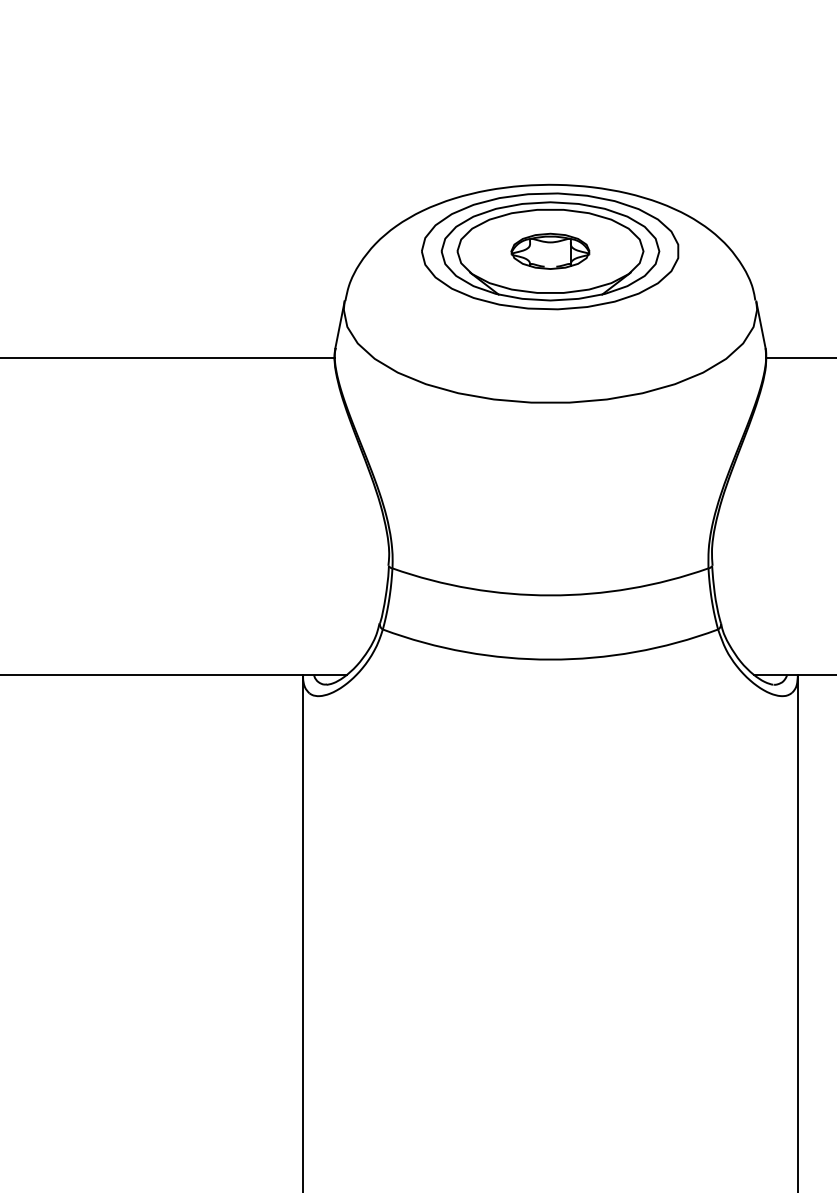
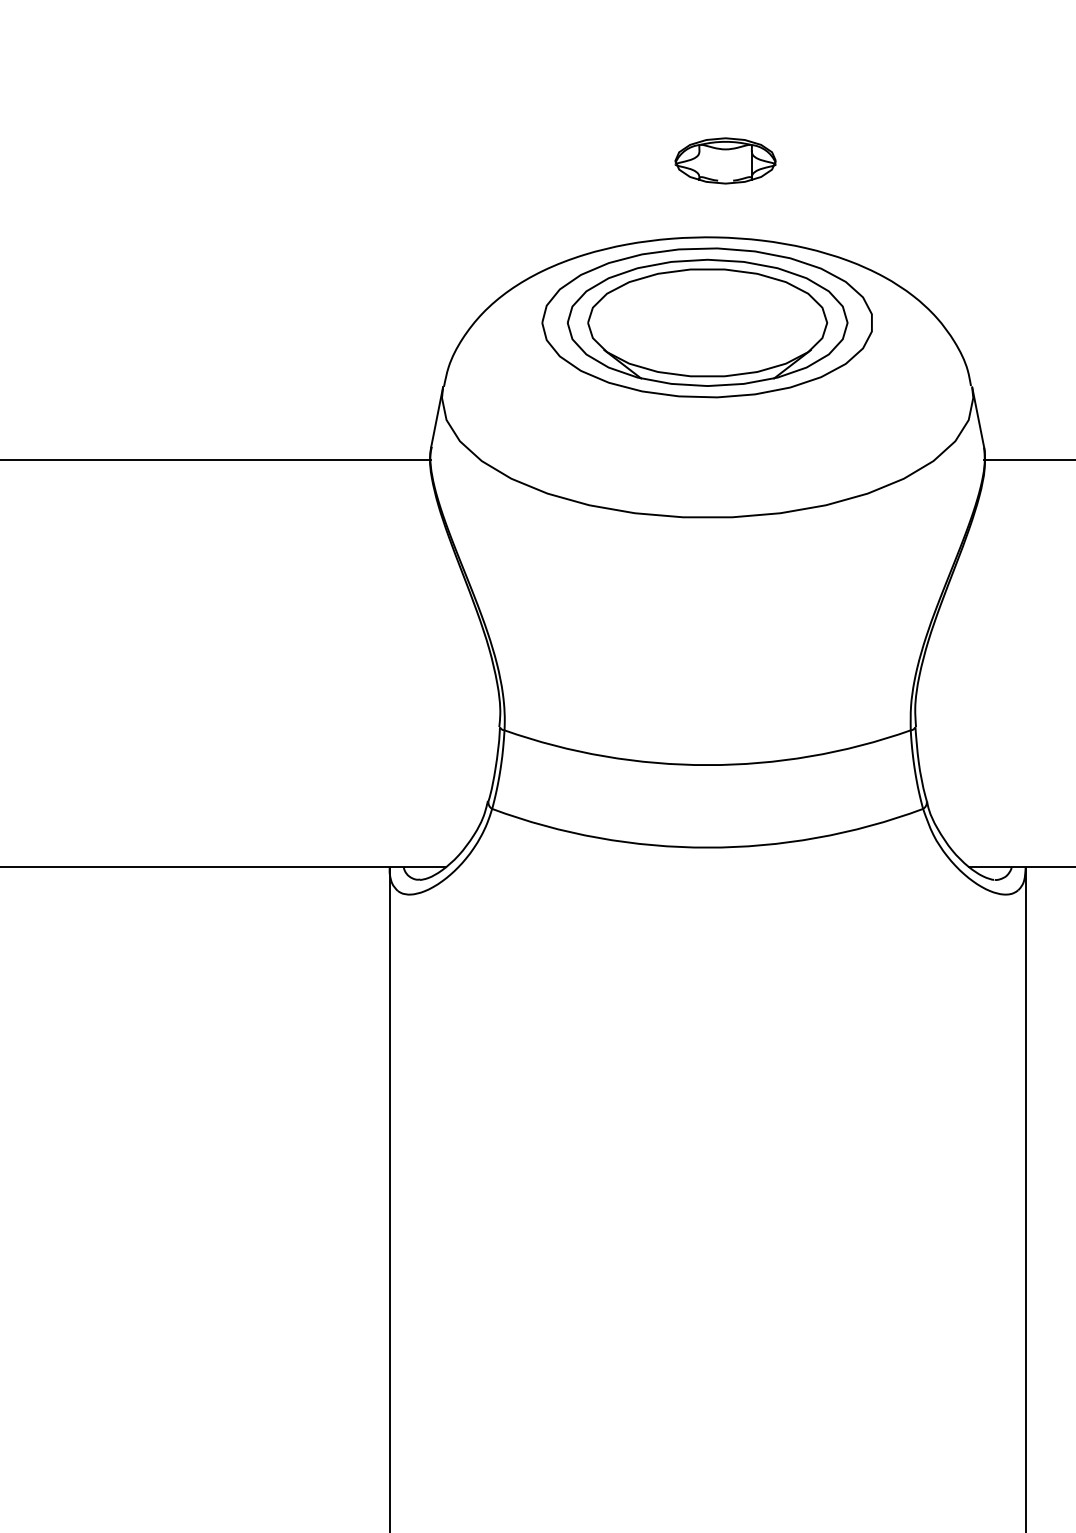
part: (550, 250) -> (725, 159), moved

